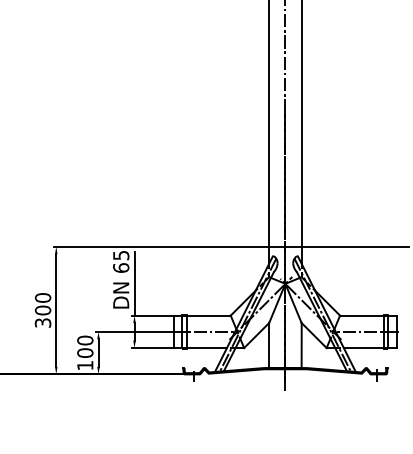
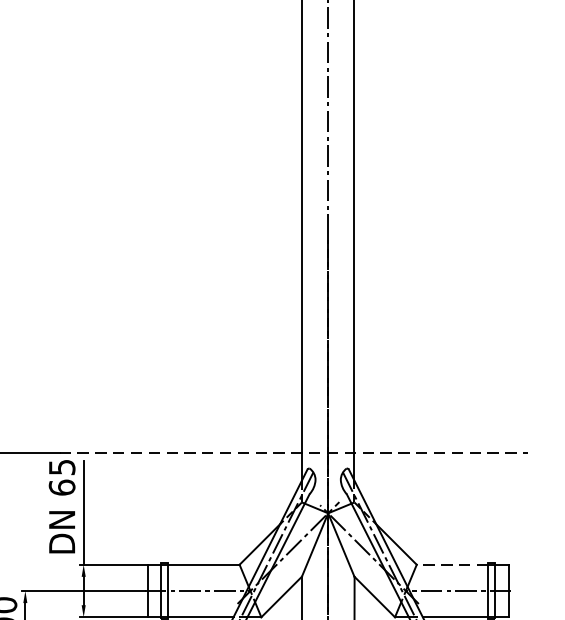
line: (264, 246) -> (294, 452), solid -> dashed
line: (361, 315) -> (451, 564), solid -> dashed

